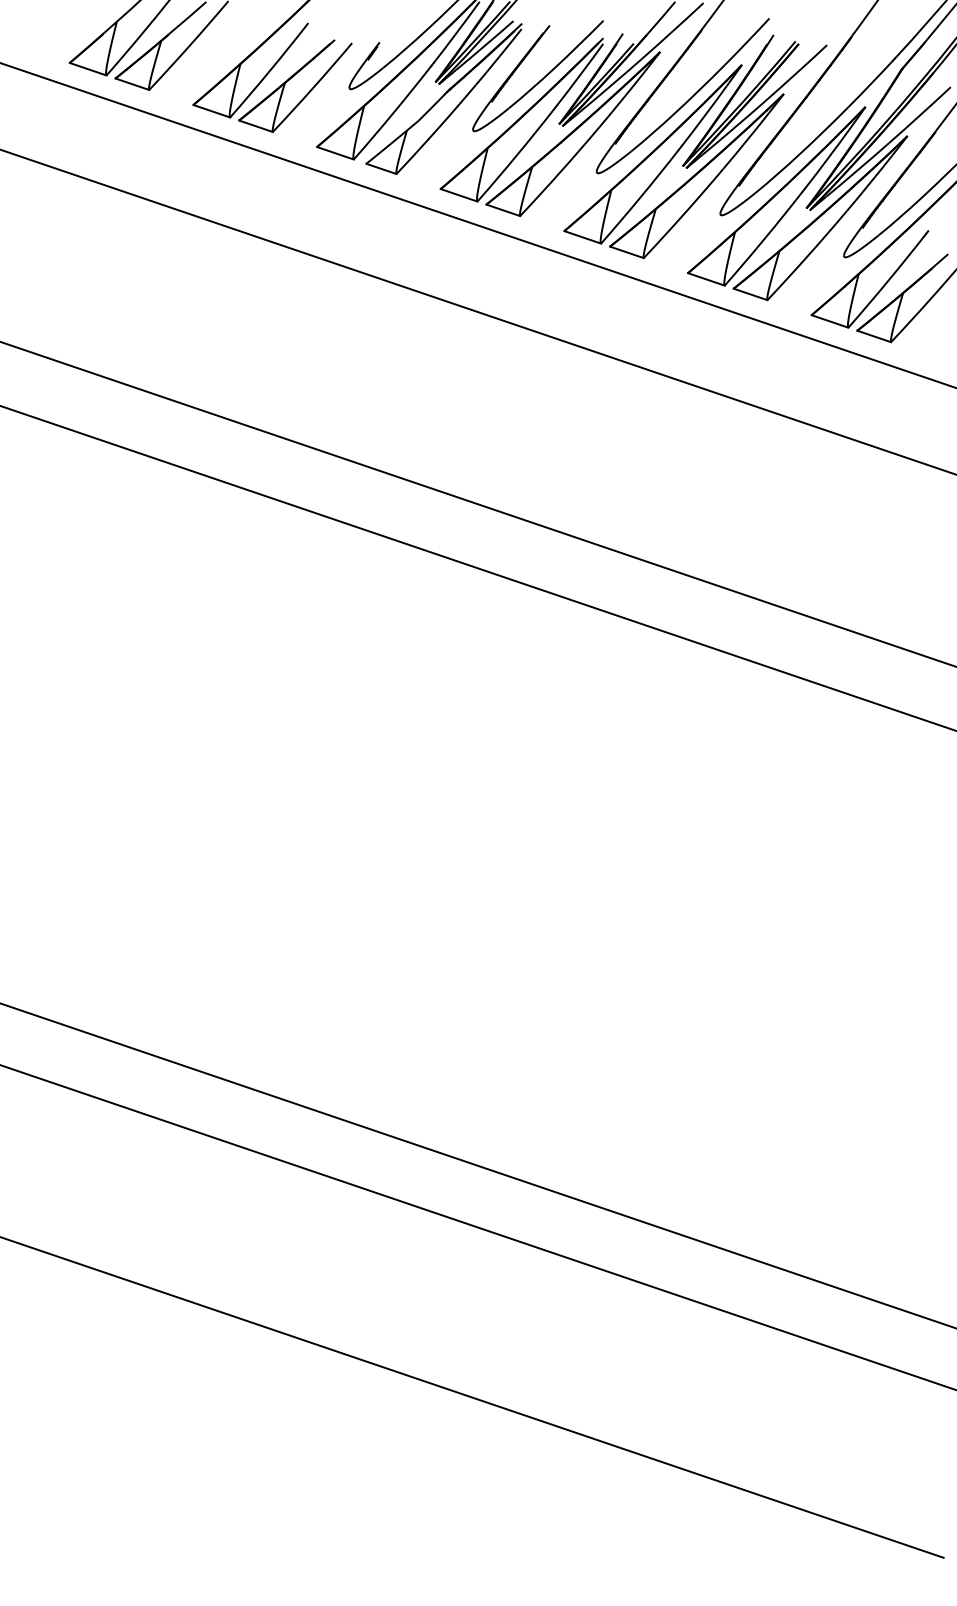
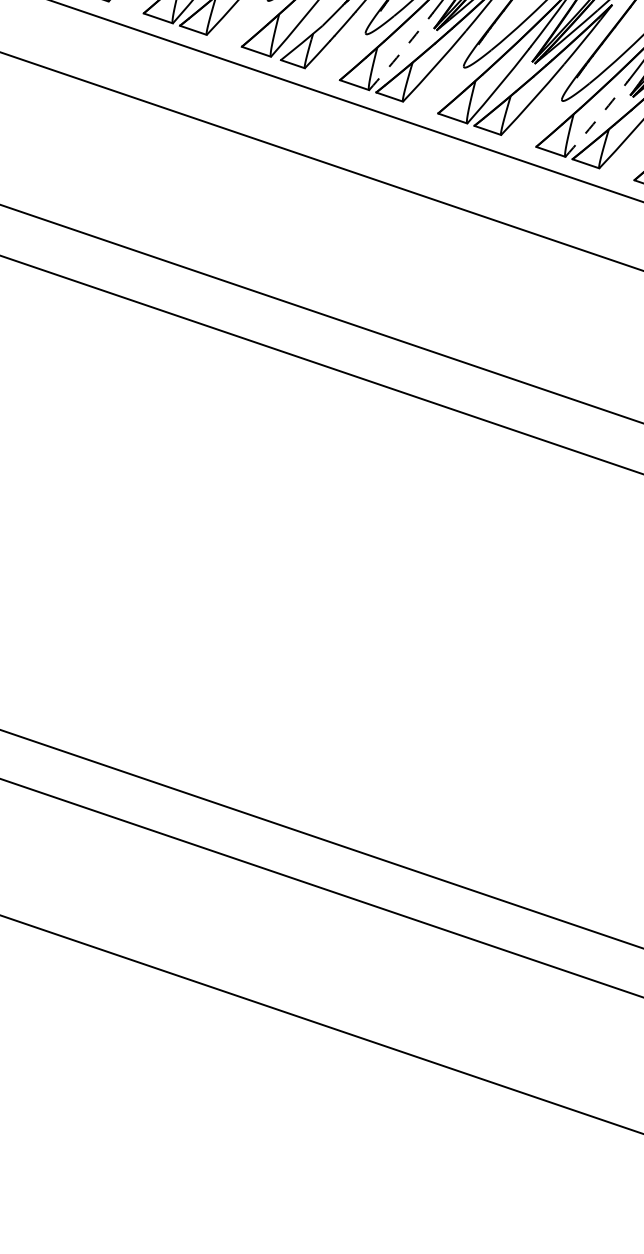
arc: (517, 154) -> (400, 52), solid -> dashed
arc: (764, 239) -> (596, 120), solid -> dashed

